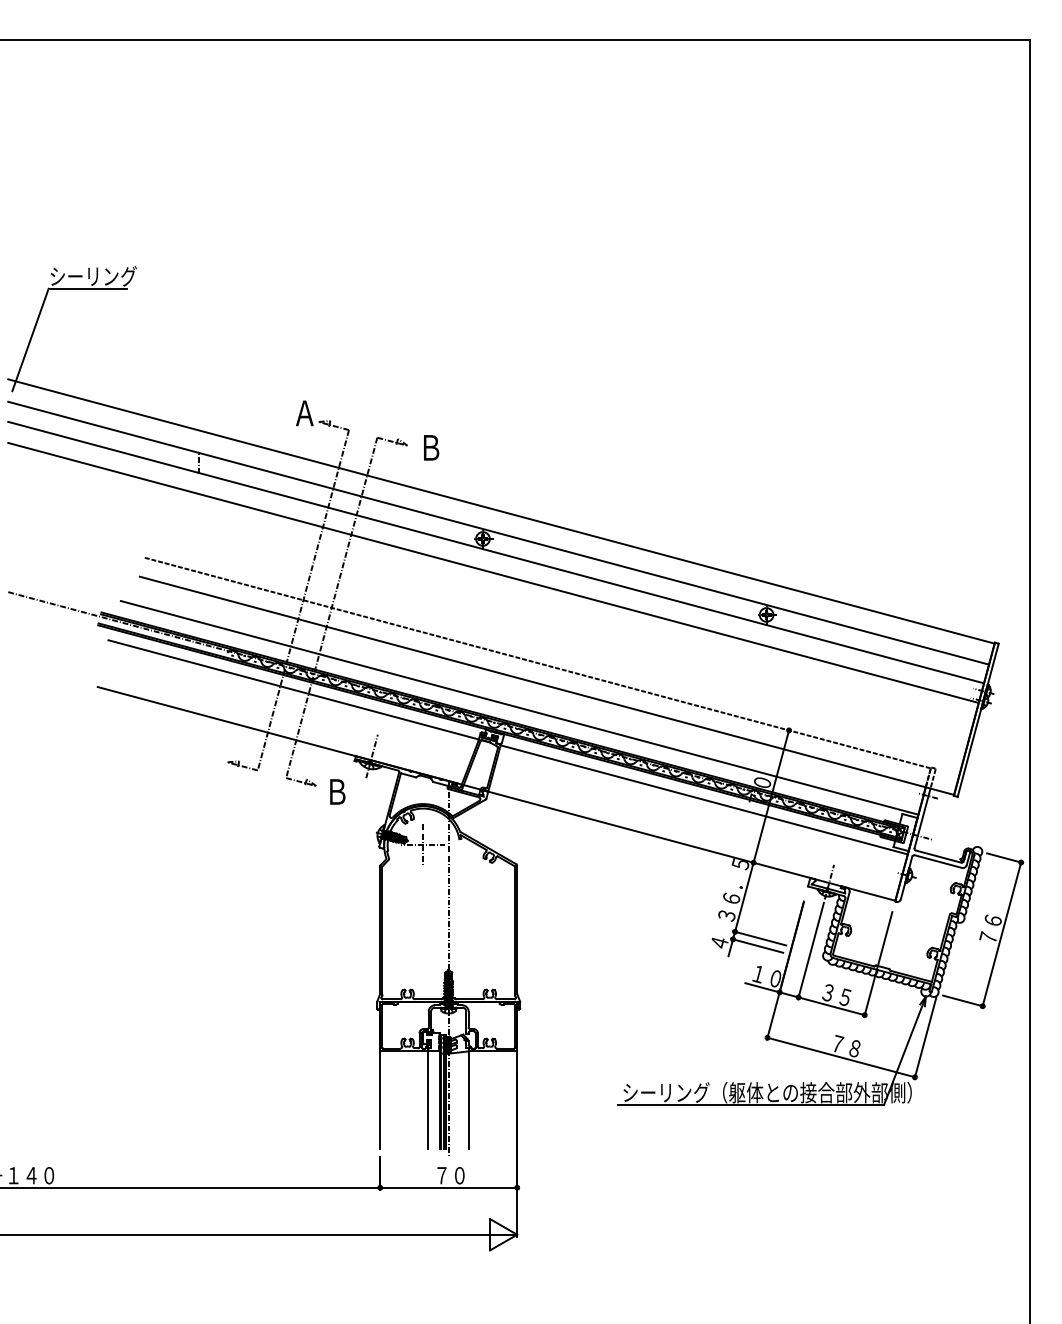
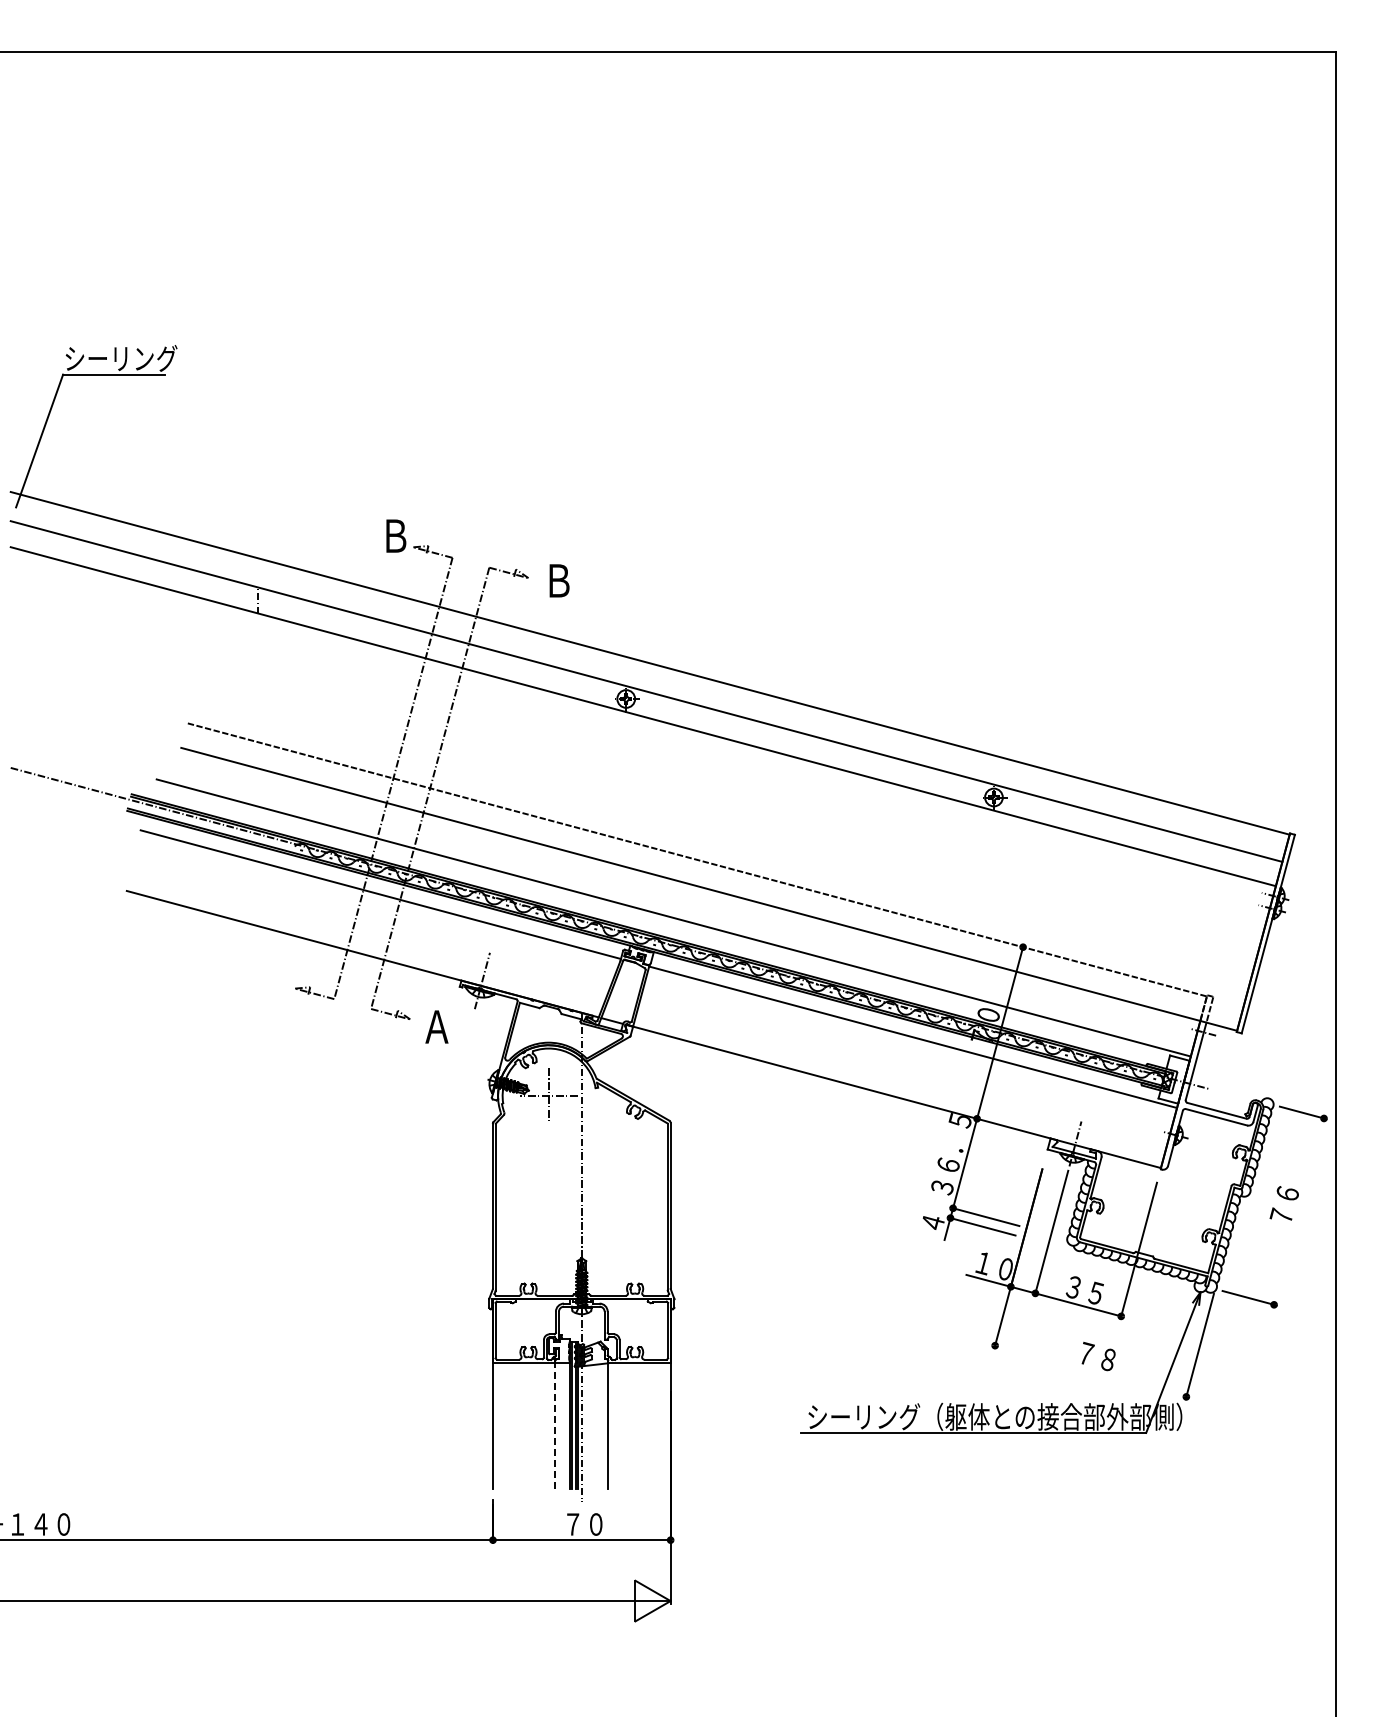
text: (304, 412) -> (394, 535), Ａ -> Ｂ
line: (493, 572) -> (639, 742), removed
text: (336, 791) -> (436, 1026), Ｂ -> Ａ
line: (1002, 934) -> (1299, 1211), removed
line: (841, 1056) -> (1090, 1370), removed
line: (428, 1098) -> (555, 1424), solid -> dashed

